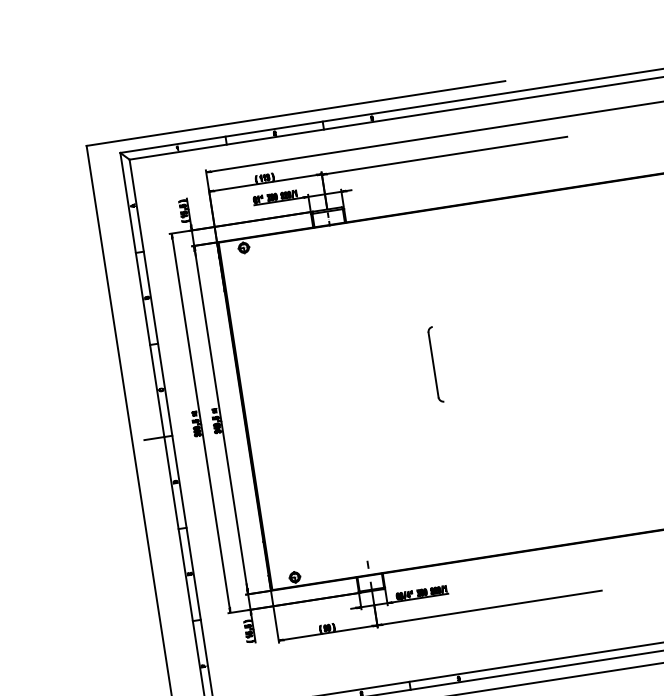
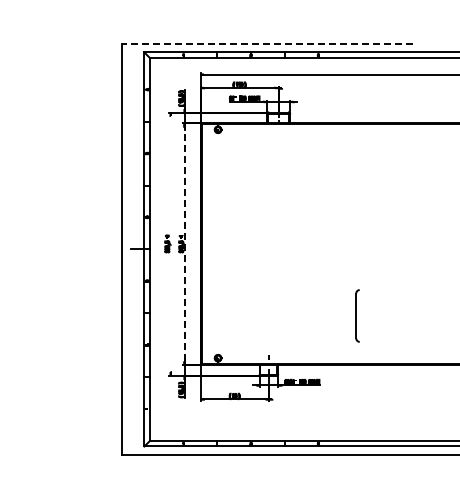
line: (294, 114) -> (266, 44), solid -> dashed
line: (447, 155) -> (365, 88), removed
part: (435, 364) -> (357, 315), moved
line: (220, 419) -> (184, 243), solid -> dashed
line: (200, 422) -> (170, 243), removed
line: (492, 607) -> (348, 399), removed

